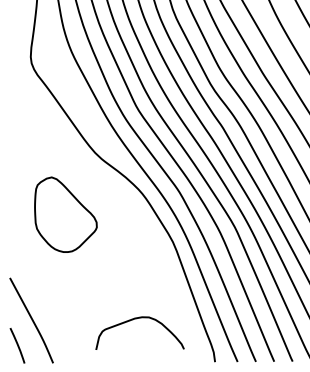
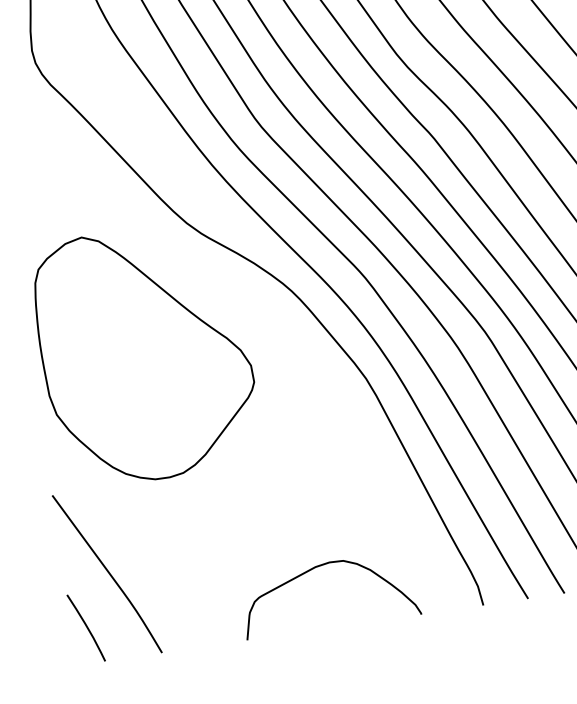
part: (65, 214) -> (144, 353), size x1.67
curve: (136, 319) -> (318, 568), moved

